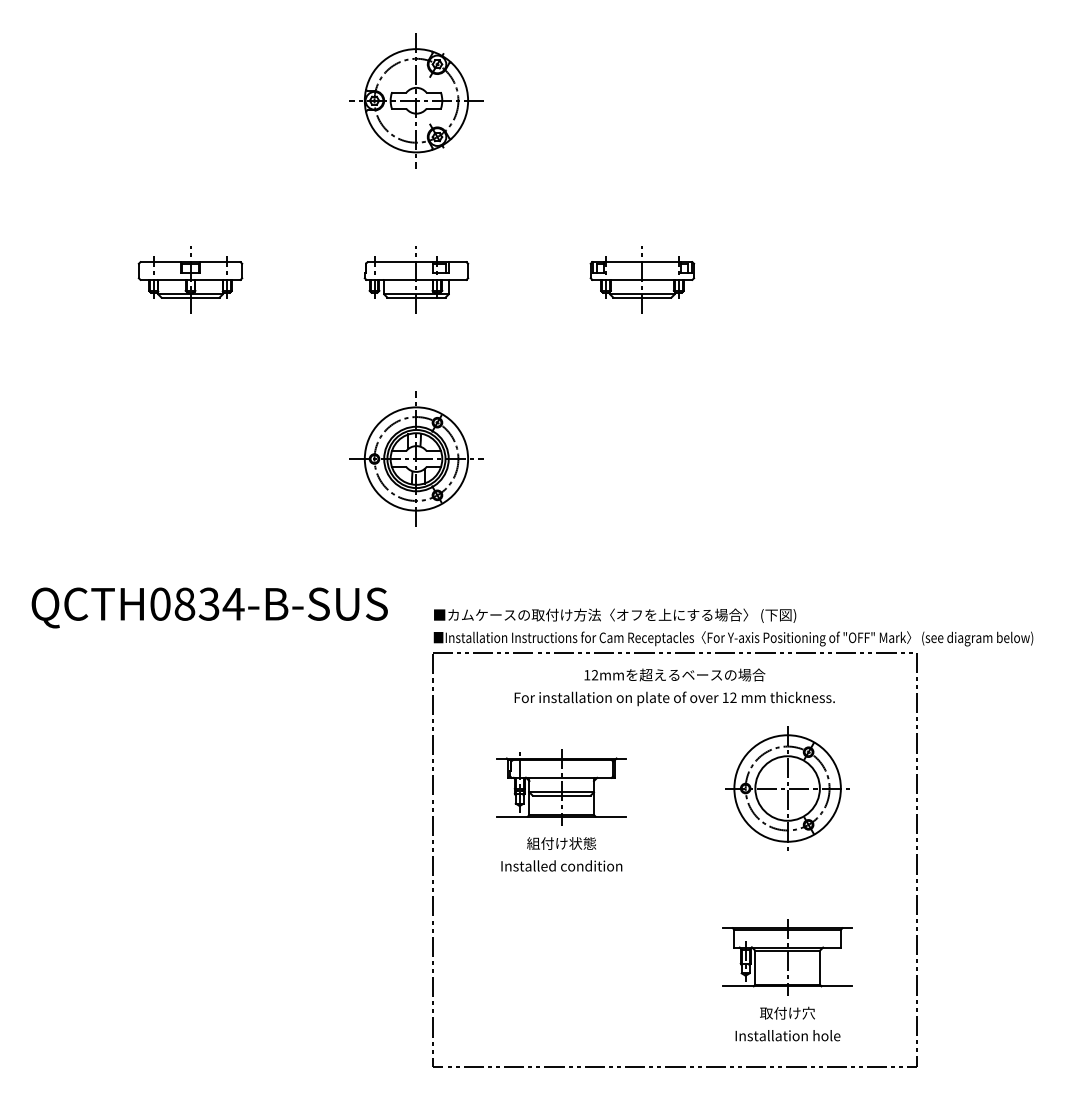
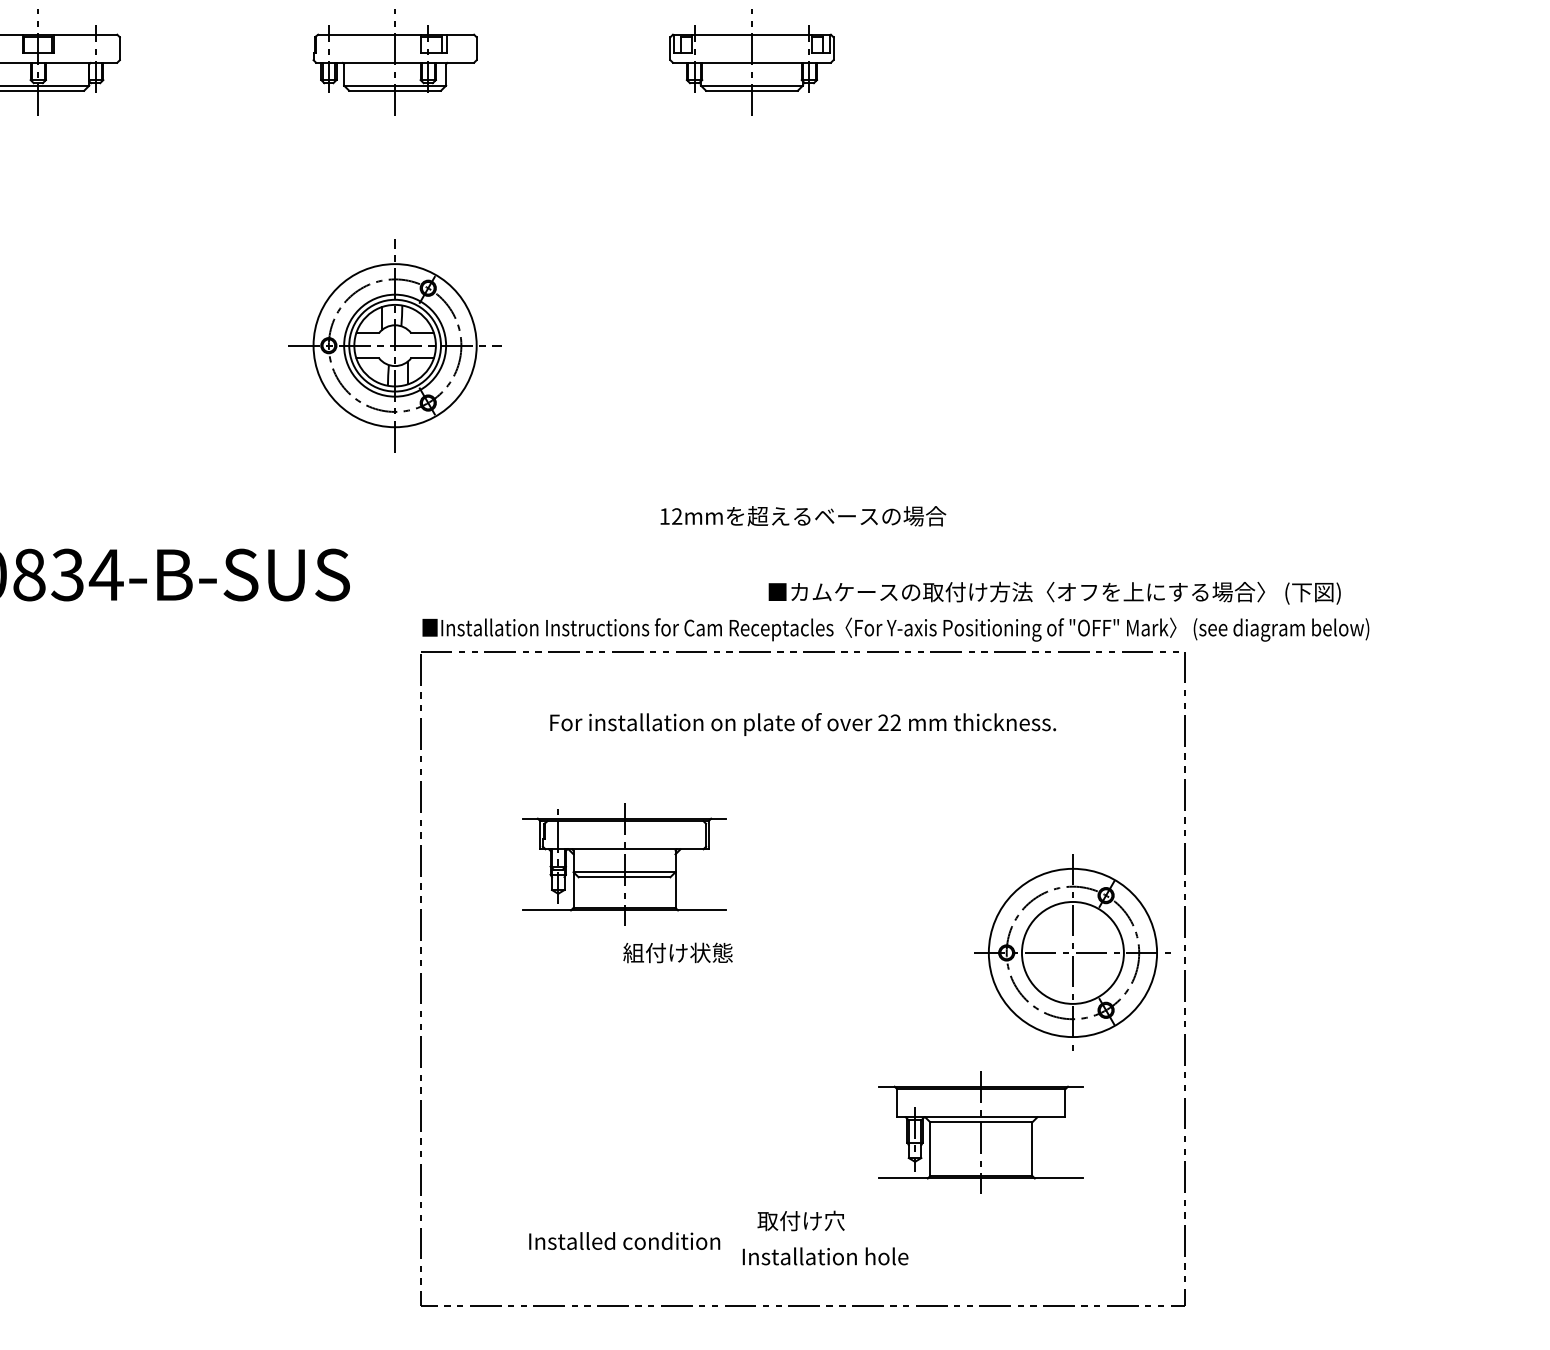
text: (615, 615) -> (1055, 592), moved
text: (674, 674) -> (802, 515), moved
text: (725, 697) -> (883, 722), 12 -> 22
part: (787, 788) -> (1072, 952), moved
text: (561, 843) -> (677, 952), moved
text: (561, 865) -> (624, 1240), moved
text: (787, 1012) -> (801, 1219), moved
text: (787, 1035) -> (824, 1256), moved

